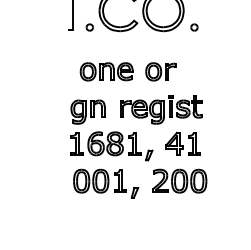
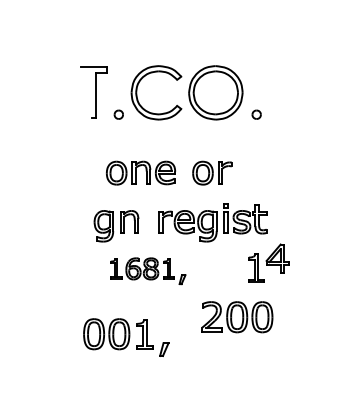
part: (174, 143) -> (277, 258), moved
part: (112, 145) -> (148, 270), size x0.7
part: (106, 183) -> (126, 337), moved

